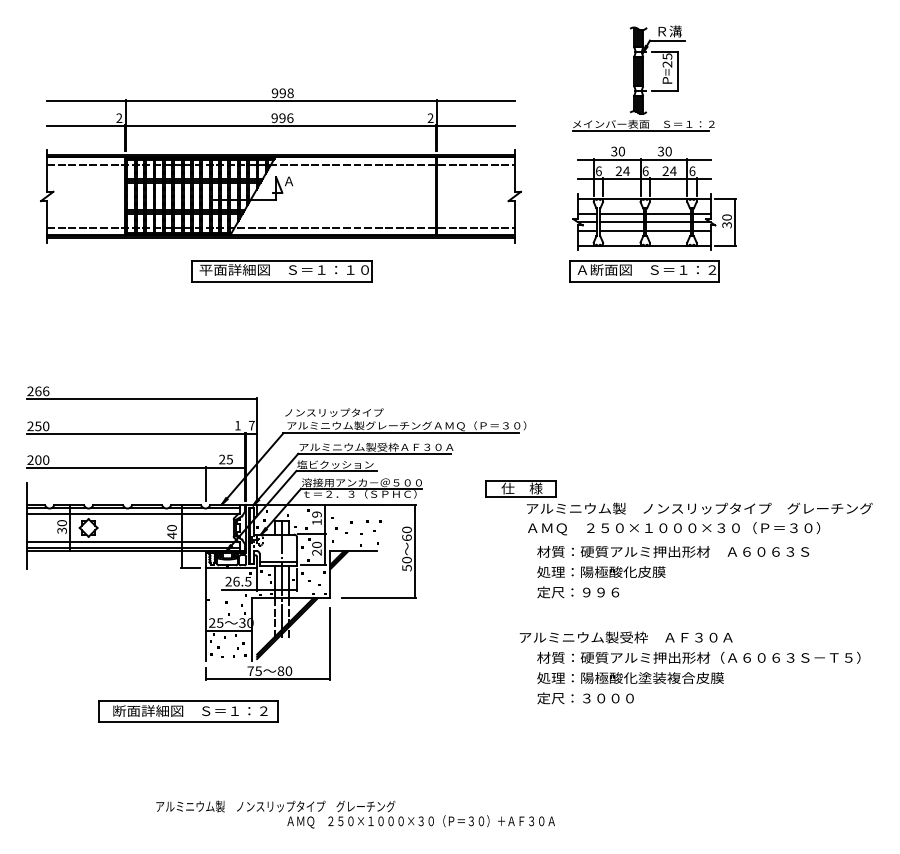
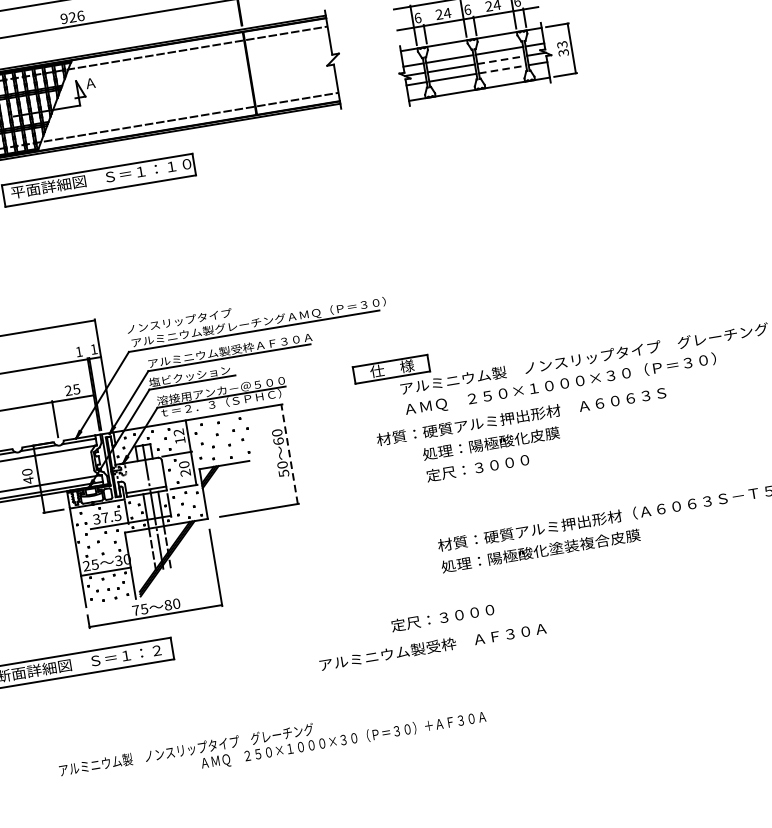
text: (282, 118) -> (72, 17), 996 -> 926
text: (726, 217) -> (561, 44), 30 -> 33
line: (669, 222) -> (502, 60), solid -> dashed
line: (669, 231) -> (503, 69), solid -> dashed
part: (644, 271) -> (484, 116), removed
text: (251, 425) -> (93, 349), 7 -> 1
text: (316, 514) -> (178, 432), 19 -> 12
line: (415, 551) -> (290, 454), solid -> dashed
text: (673, 551) -> (521, 416), moved
text: (232, 581) -> (100, 518), 26.5 -> 37.5
text: (608, 592) -> (502, 463), 定尺：９９６ -> 定尺：３０００
text: (625, 637) -> (432, 646), moved
text: (585, 698) -> (442, 617), moved

